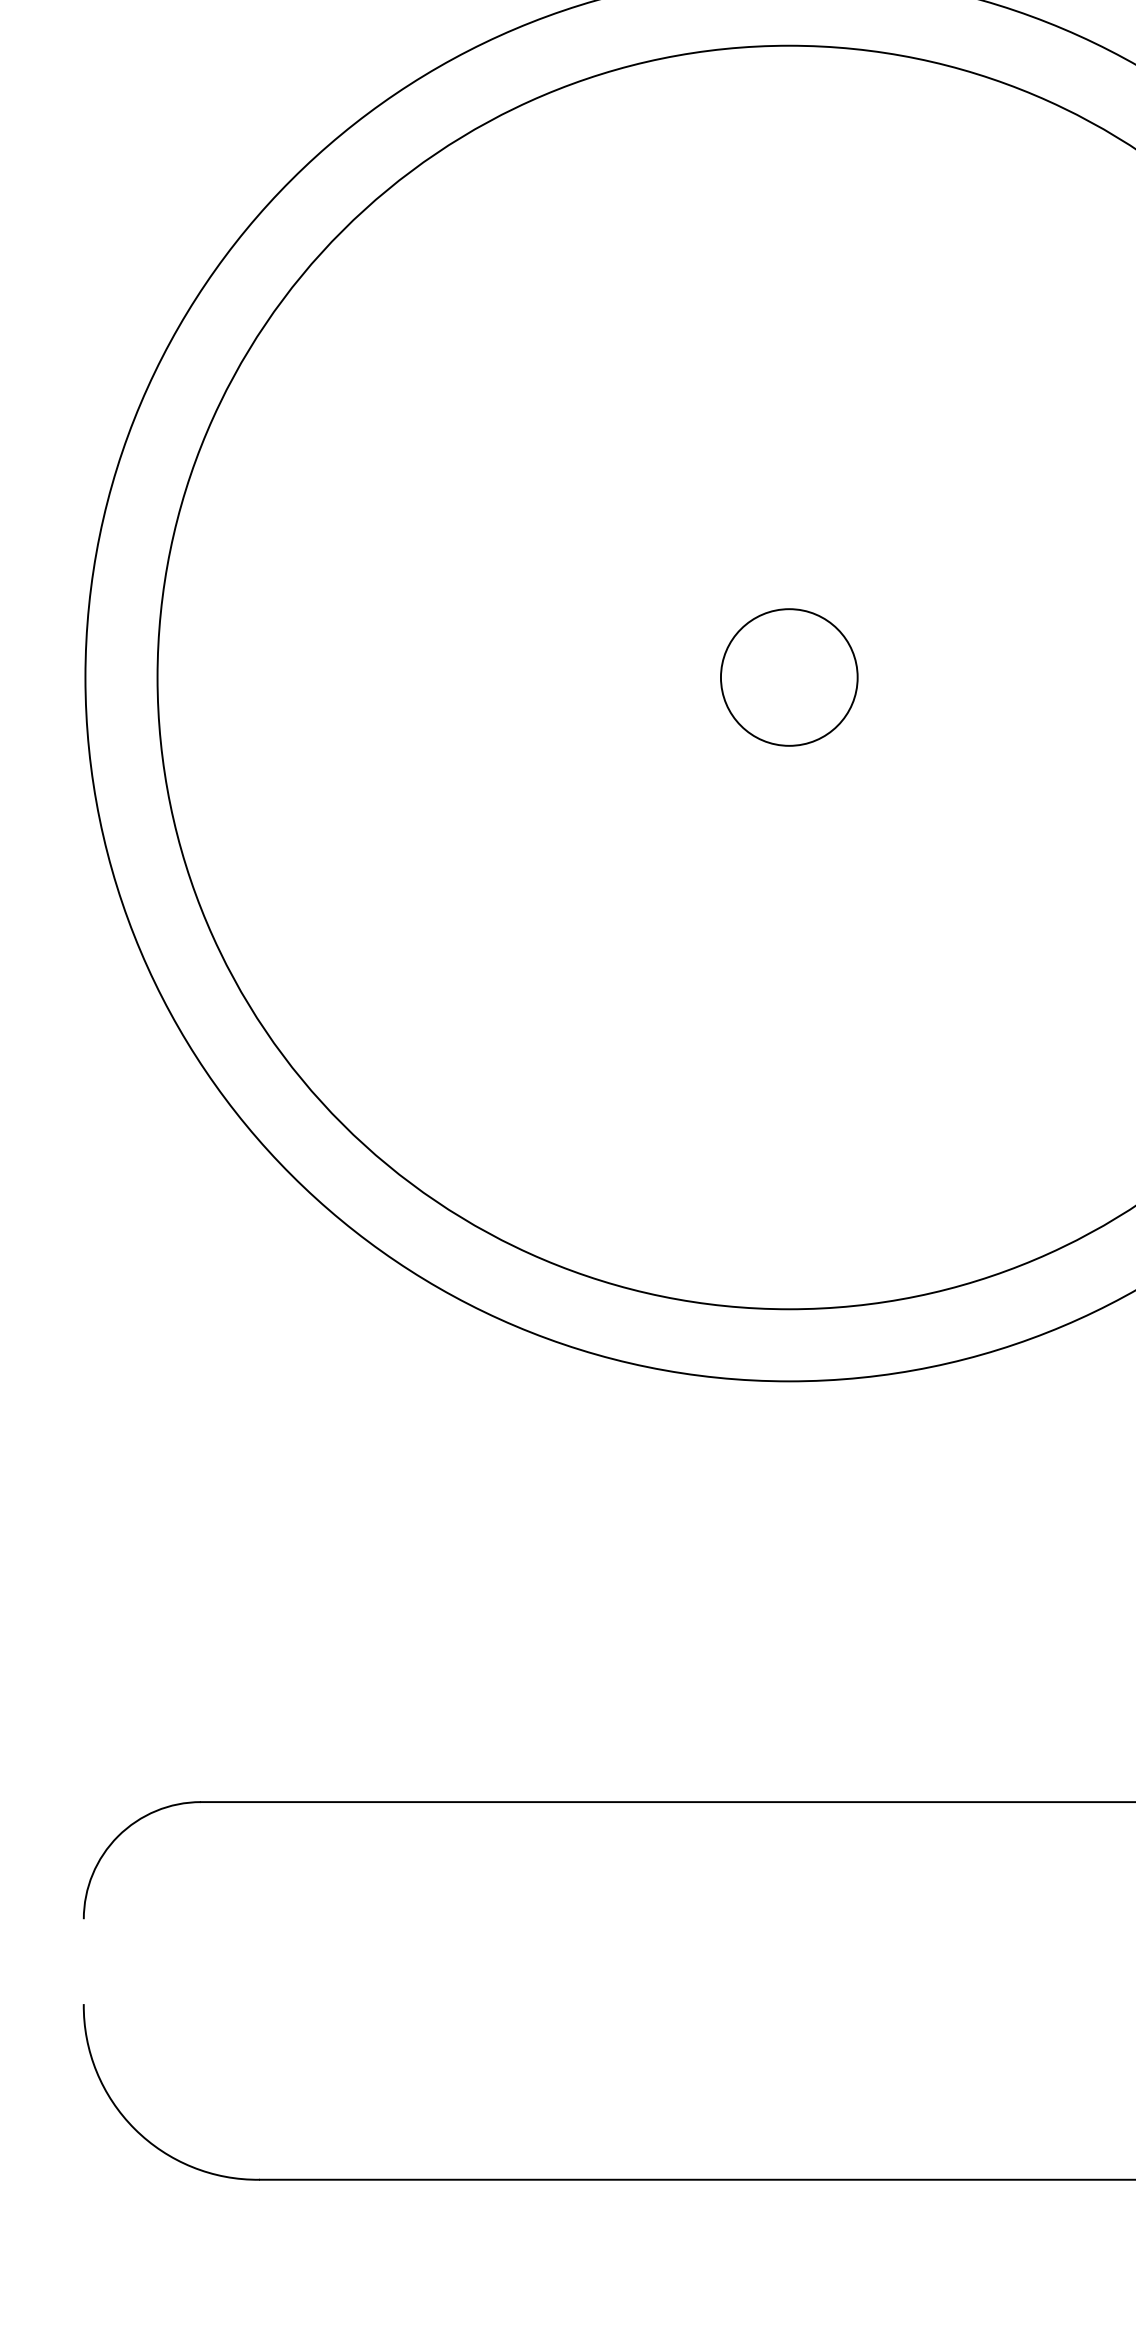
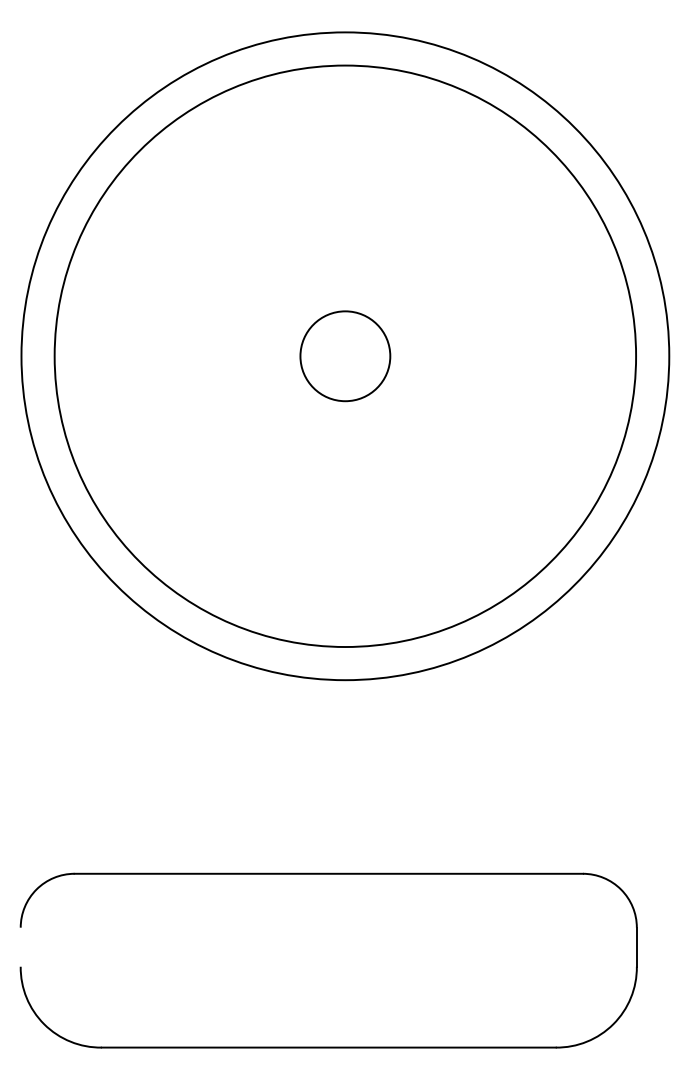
circle: (789, 677) -> (345, 356), size x1.43

